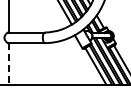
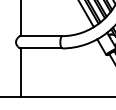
line: (8, 63) -> (20, 71), dashed -> solid

